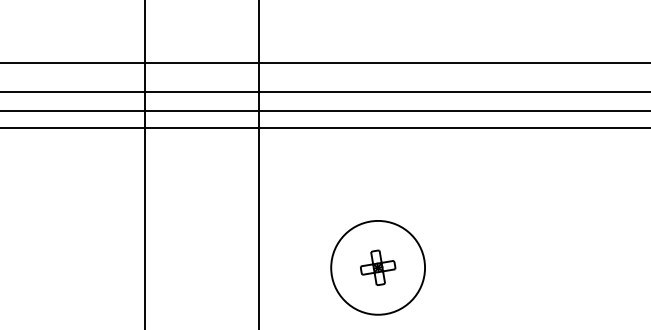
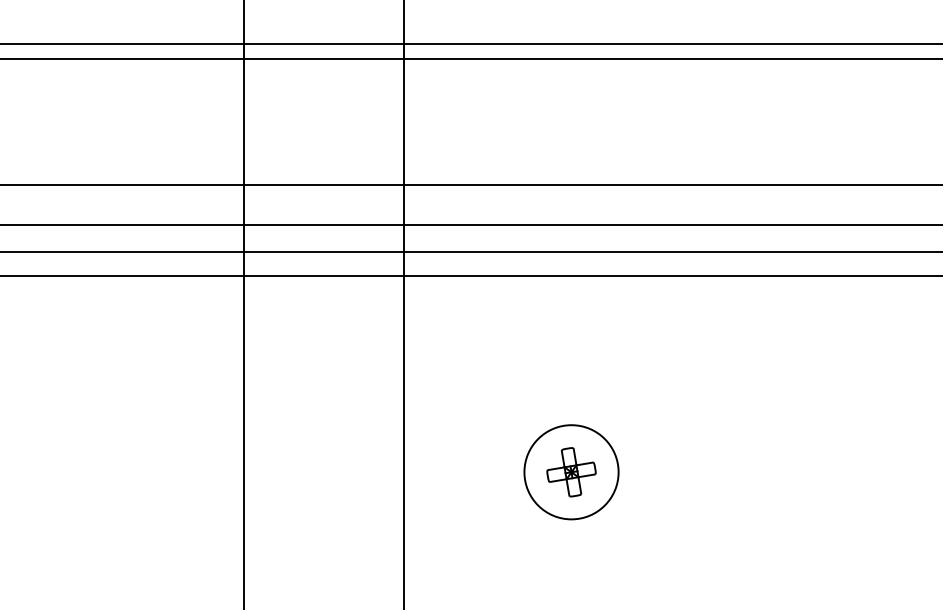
circle: (378, 268) -> (571, 472), size x0.71

